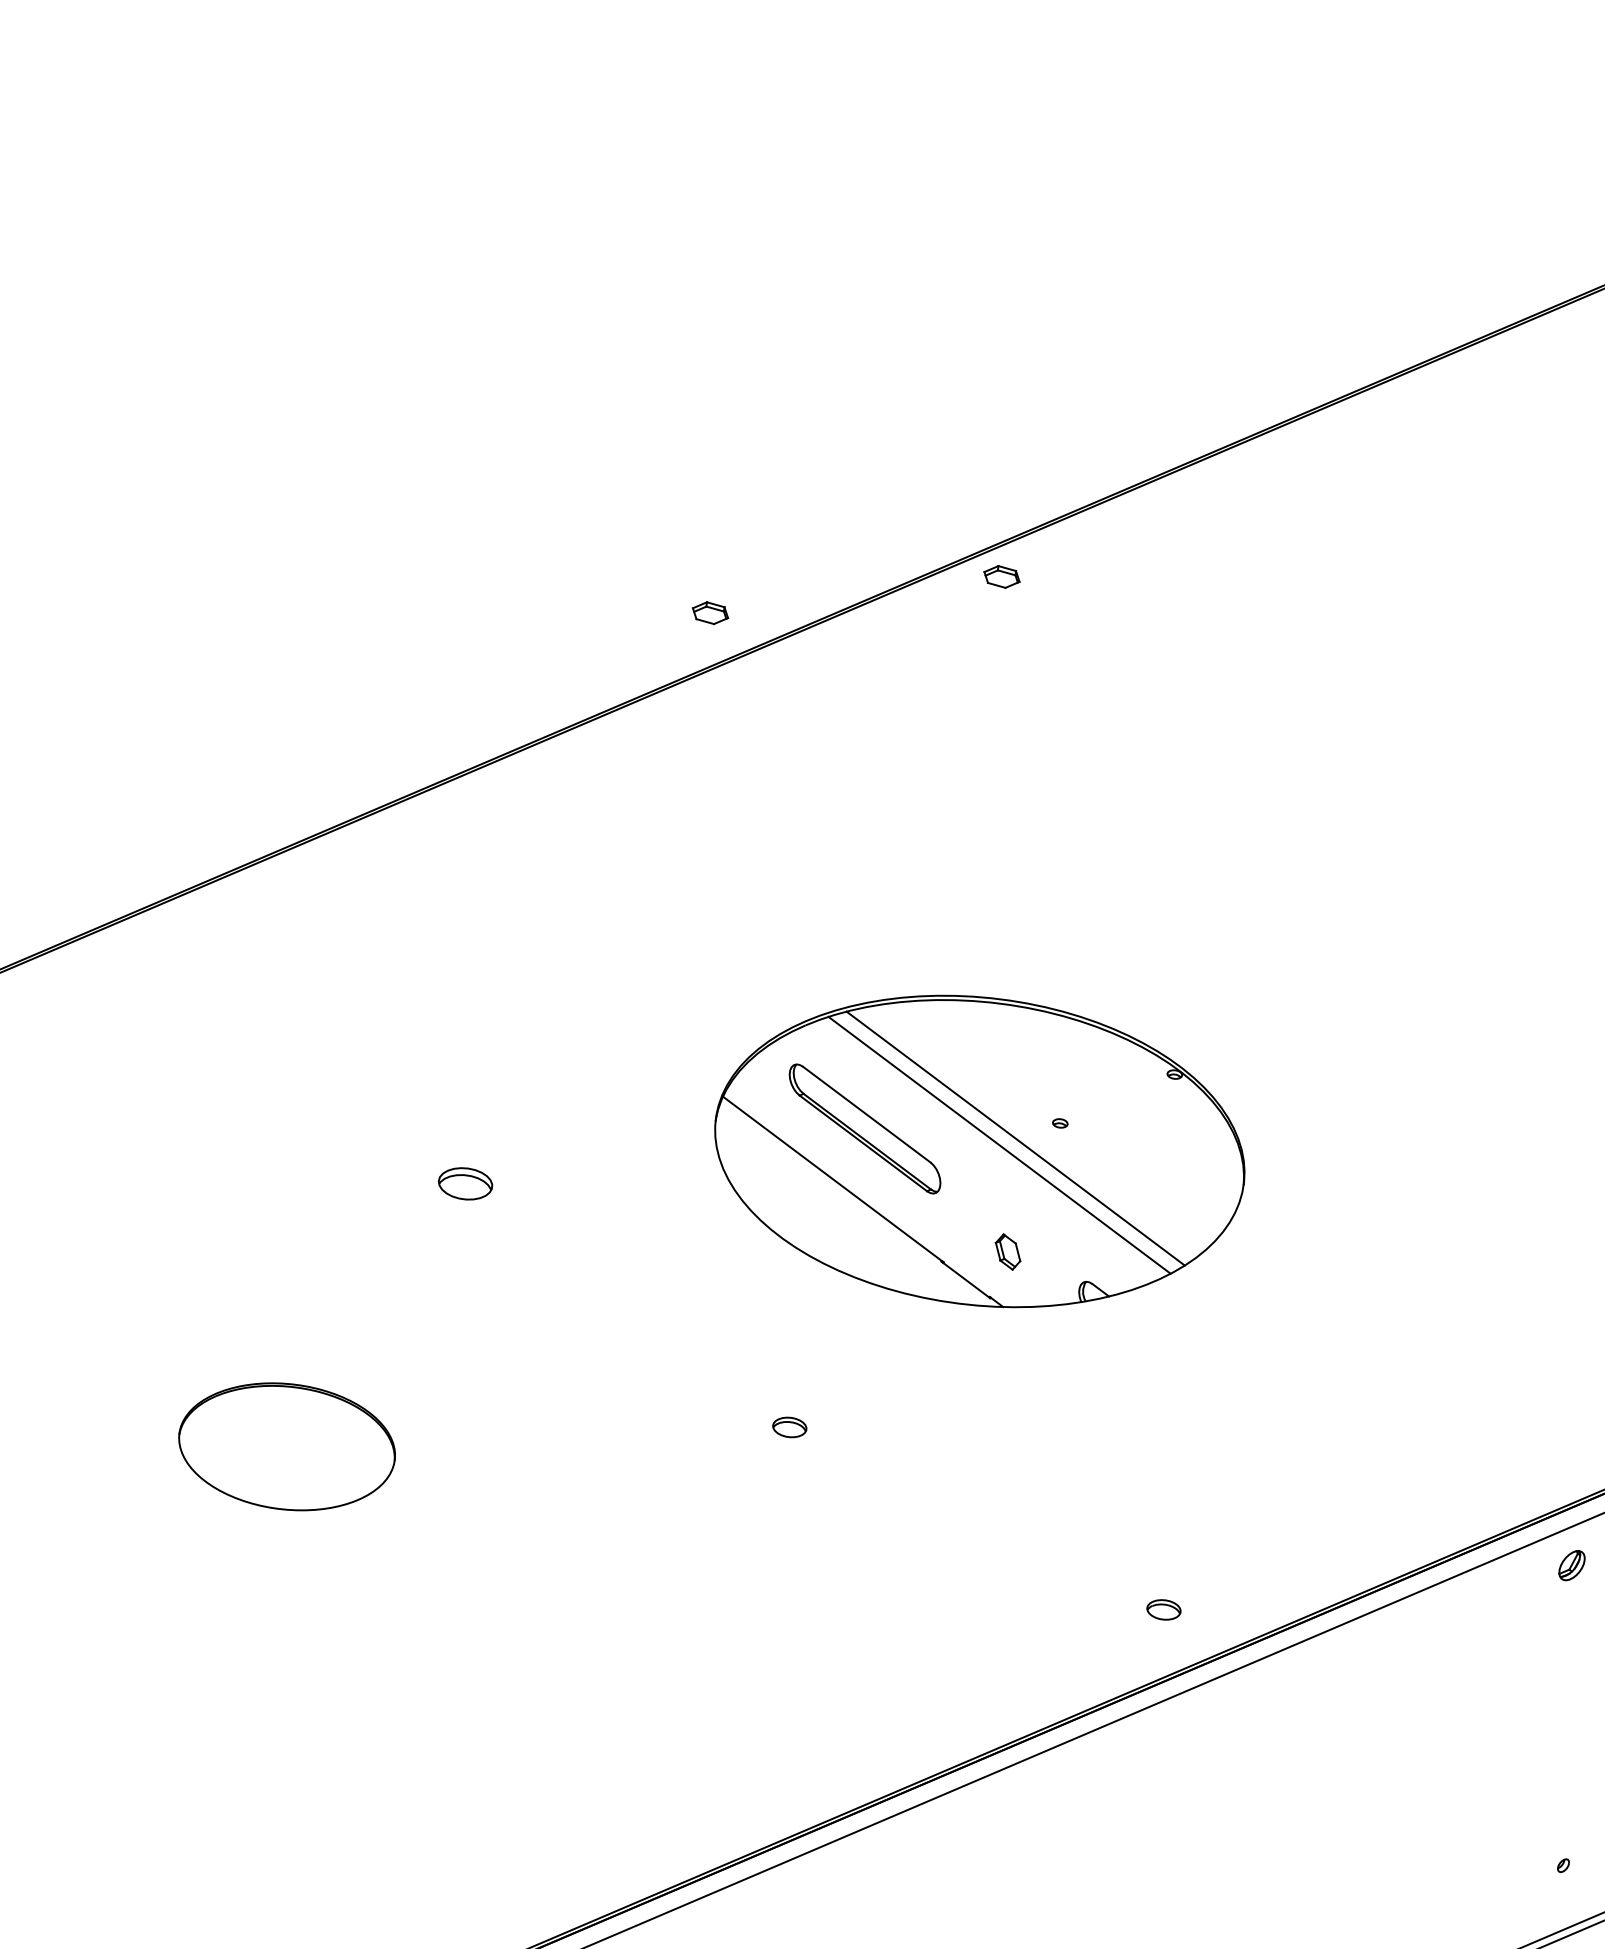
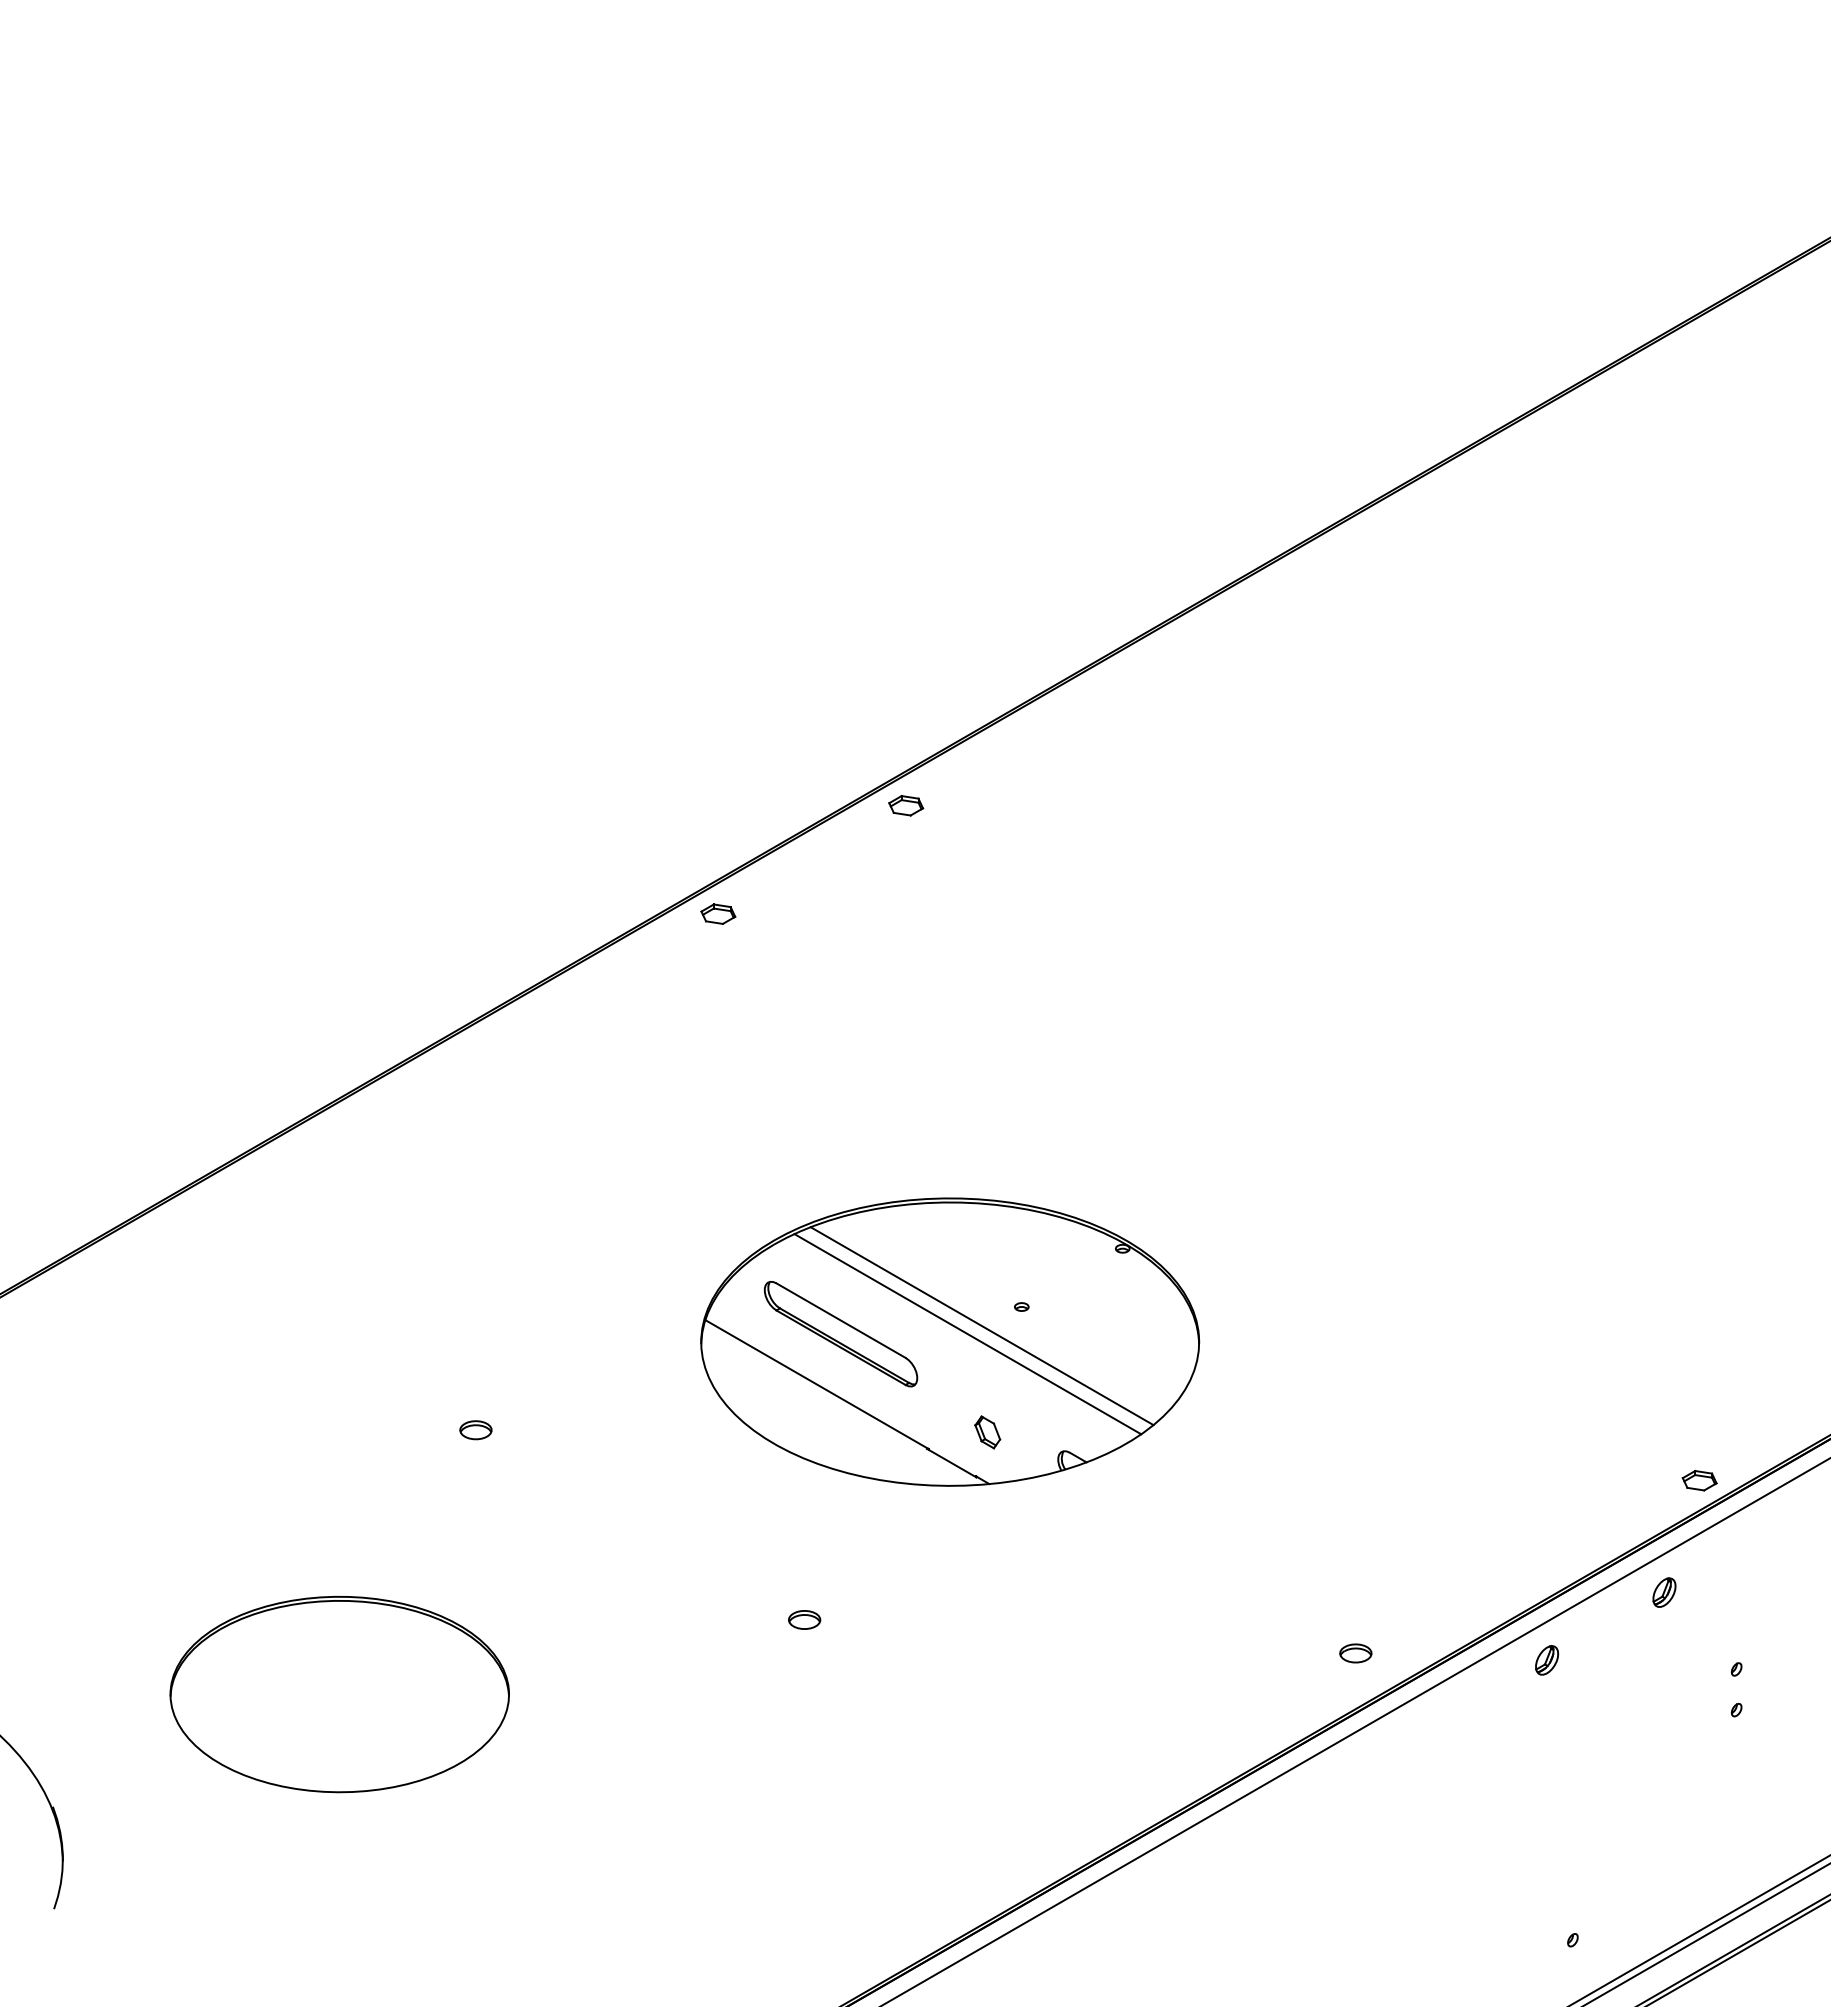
part: (710, 612) -> (718, 913), moved
part: (465, 1184) -> (475, 1430), size x0.62
part: (286, 1446) -> (339, 1694), size x1.67
part: (1163, 1609) -> (1355, 1653), moved

